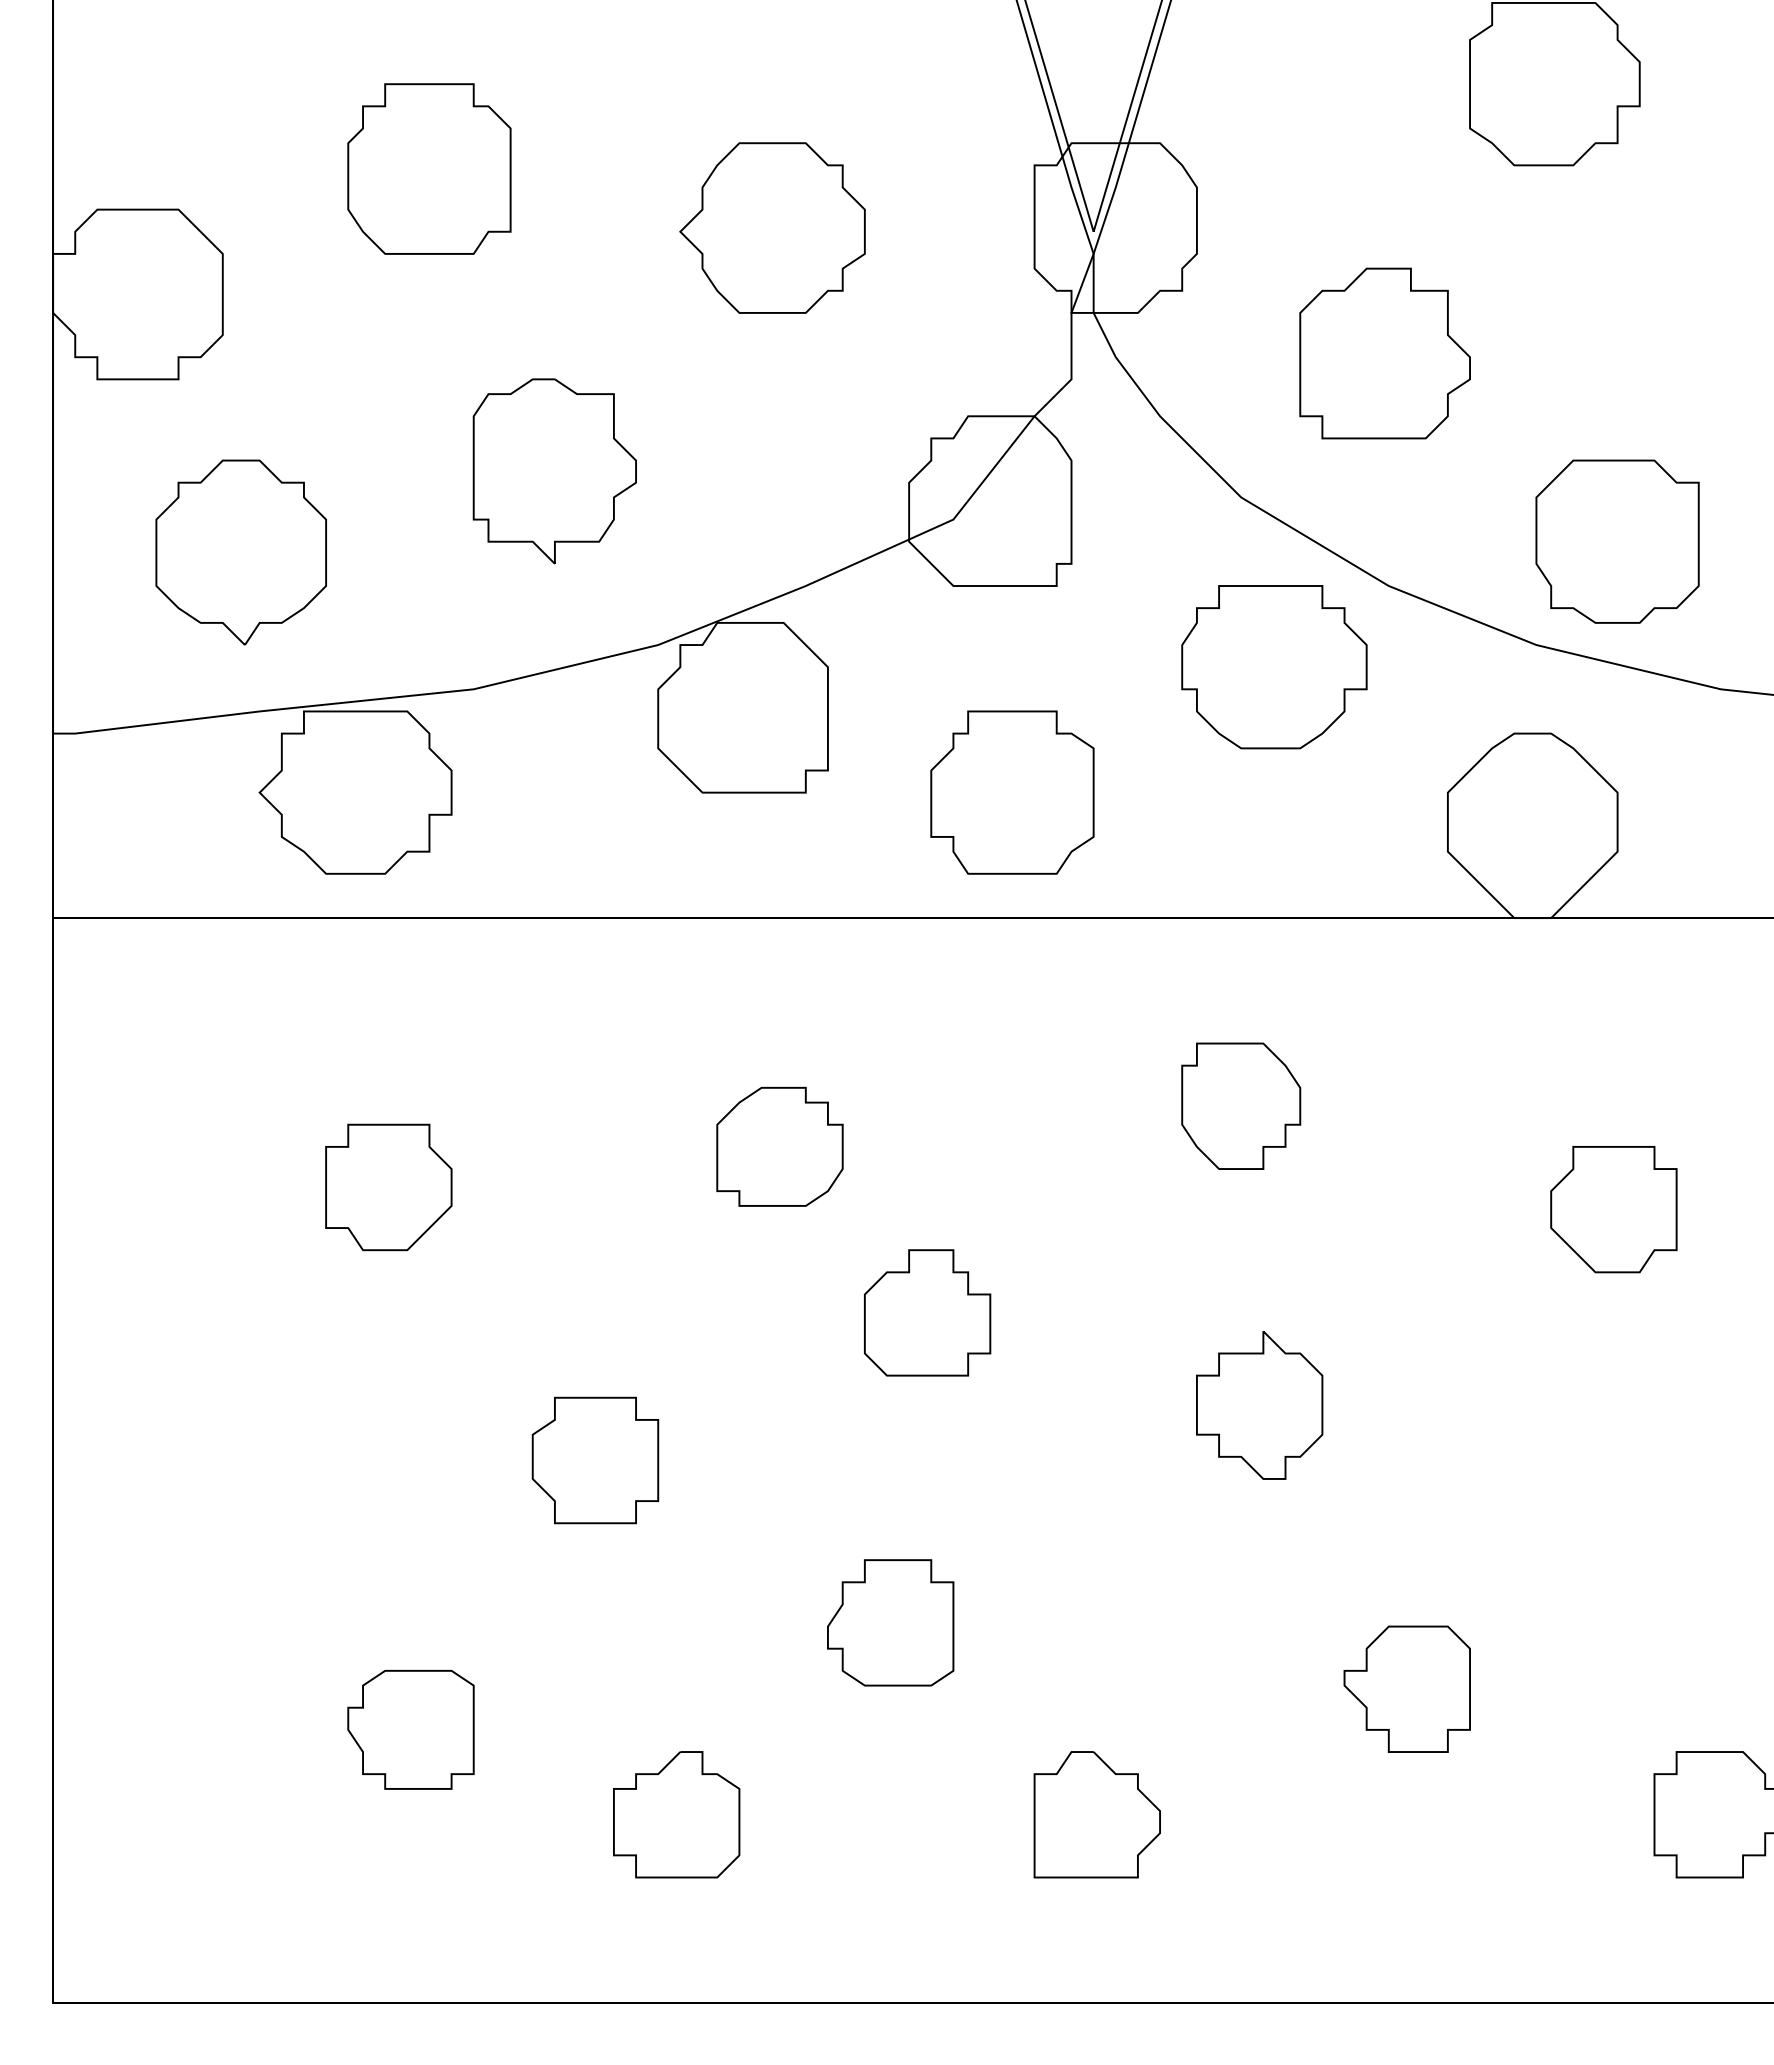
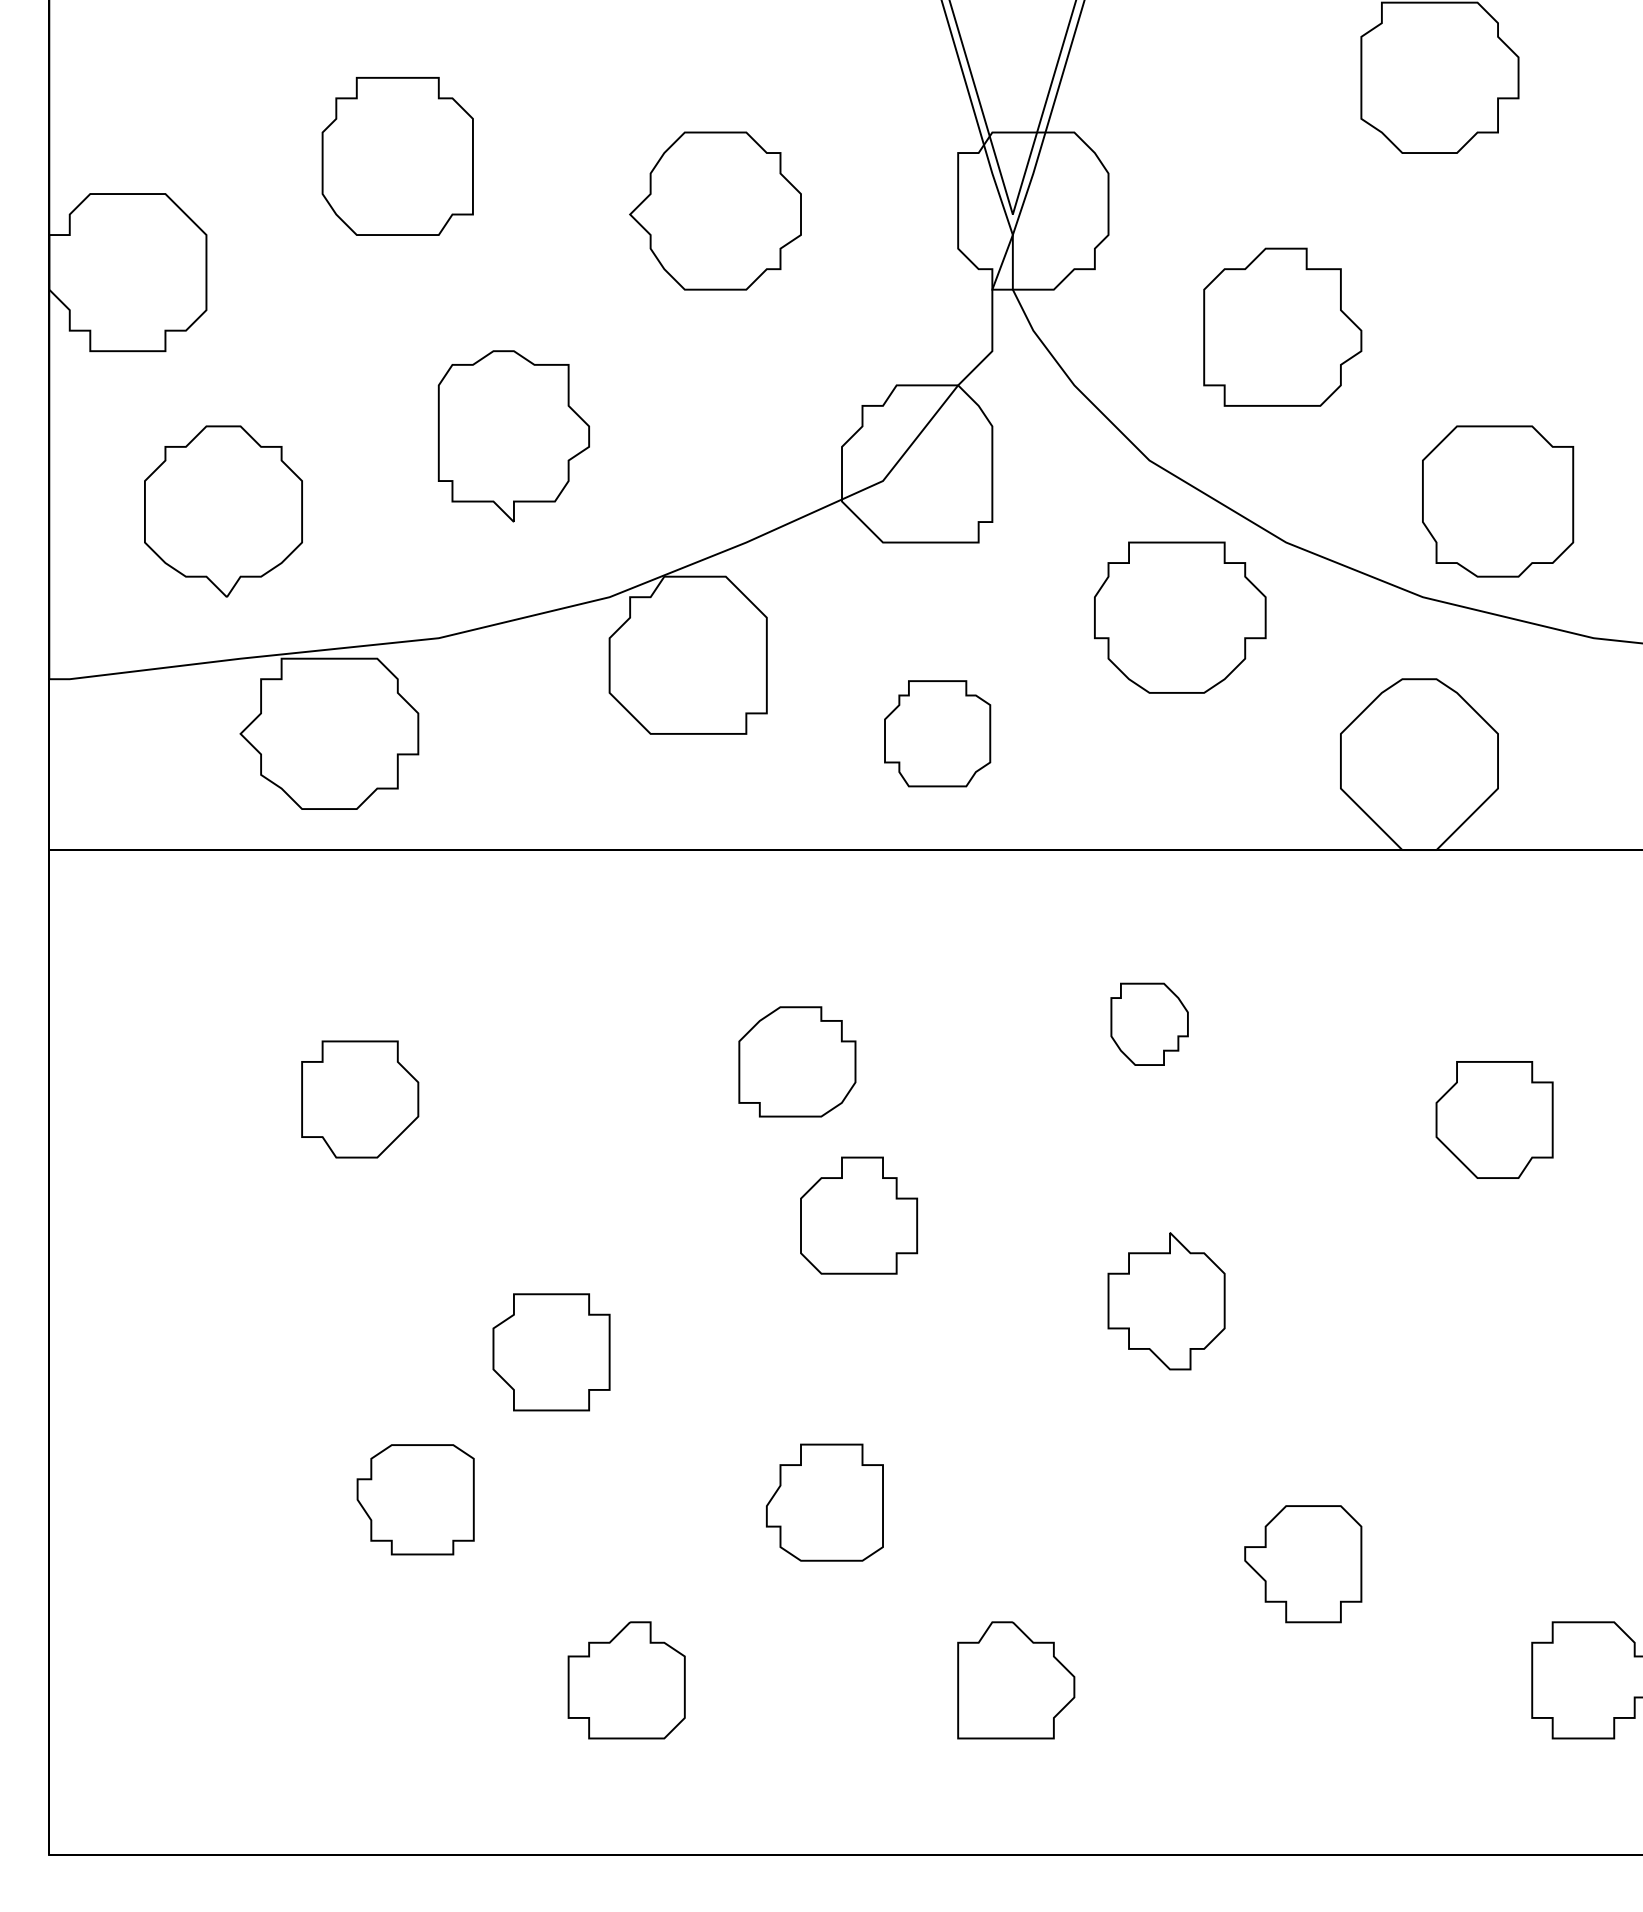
part: (1012, 792) -> (937, 733), size x0.7
part: (1241, 1106) -> (1149, 1024), size x0.7
part: (780, 1146) -> (797, 1061), moved
part: (410, 1729) -> (415, 1499), moved

